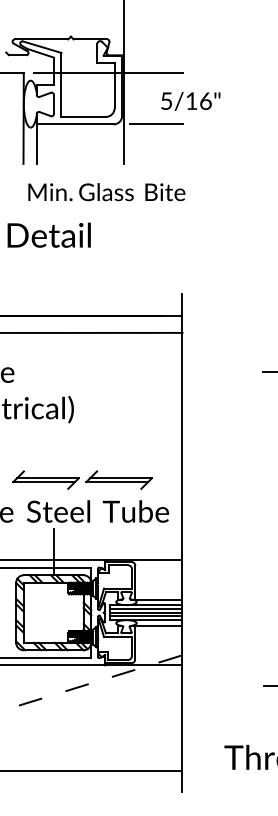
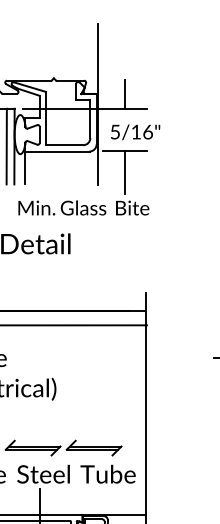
line: (156, 55) -> (125, 94), added
text: (190, 101) -> (135, 132), moved
line: (14, 118) -> (6, 146), added
line: (156, 149) -> (125, 172), added

